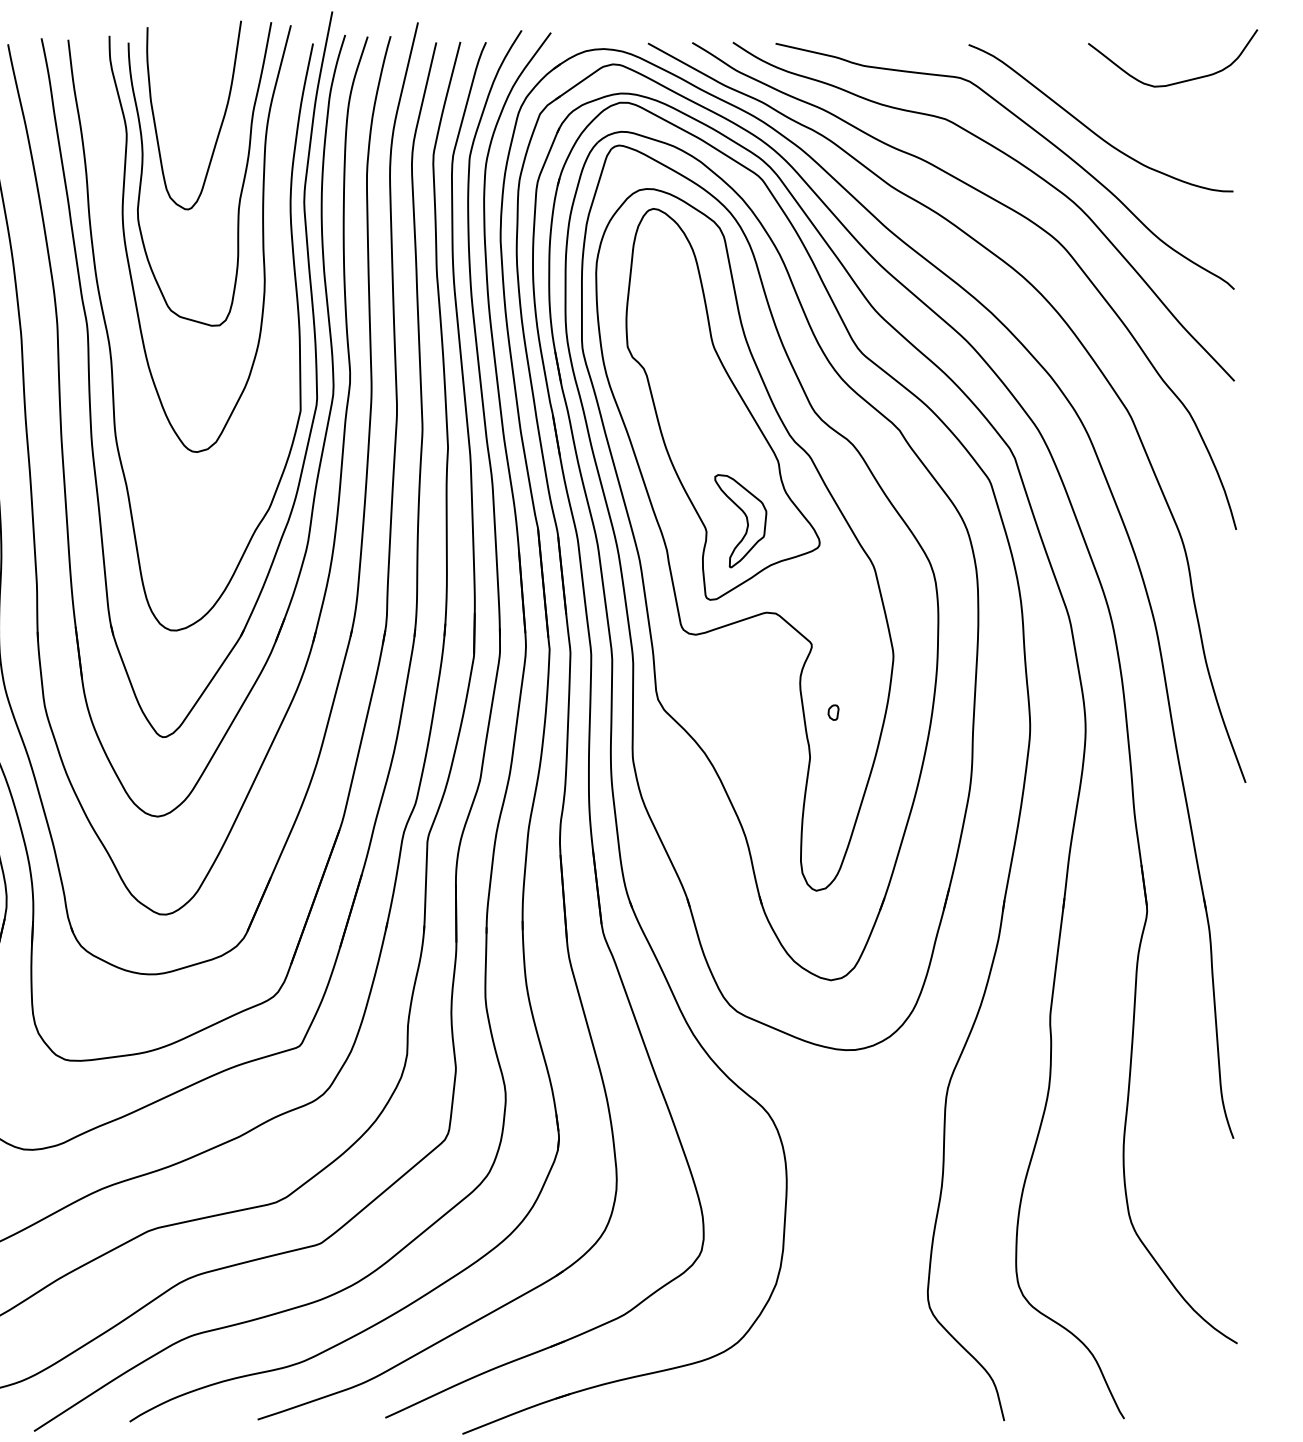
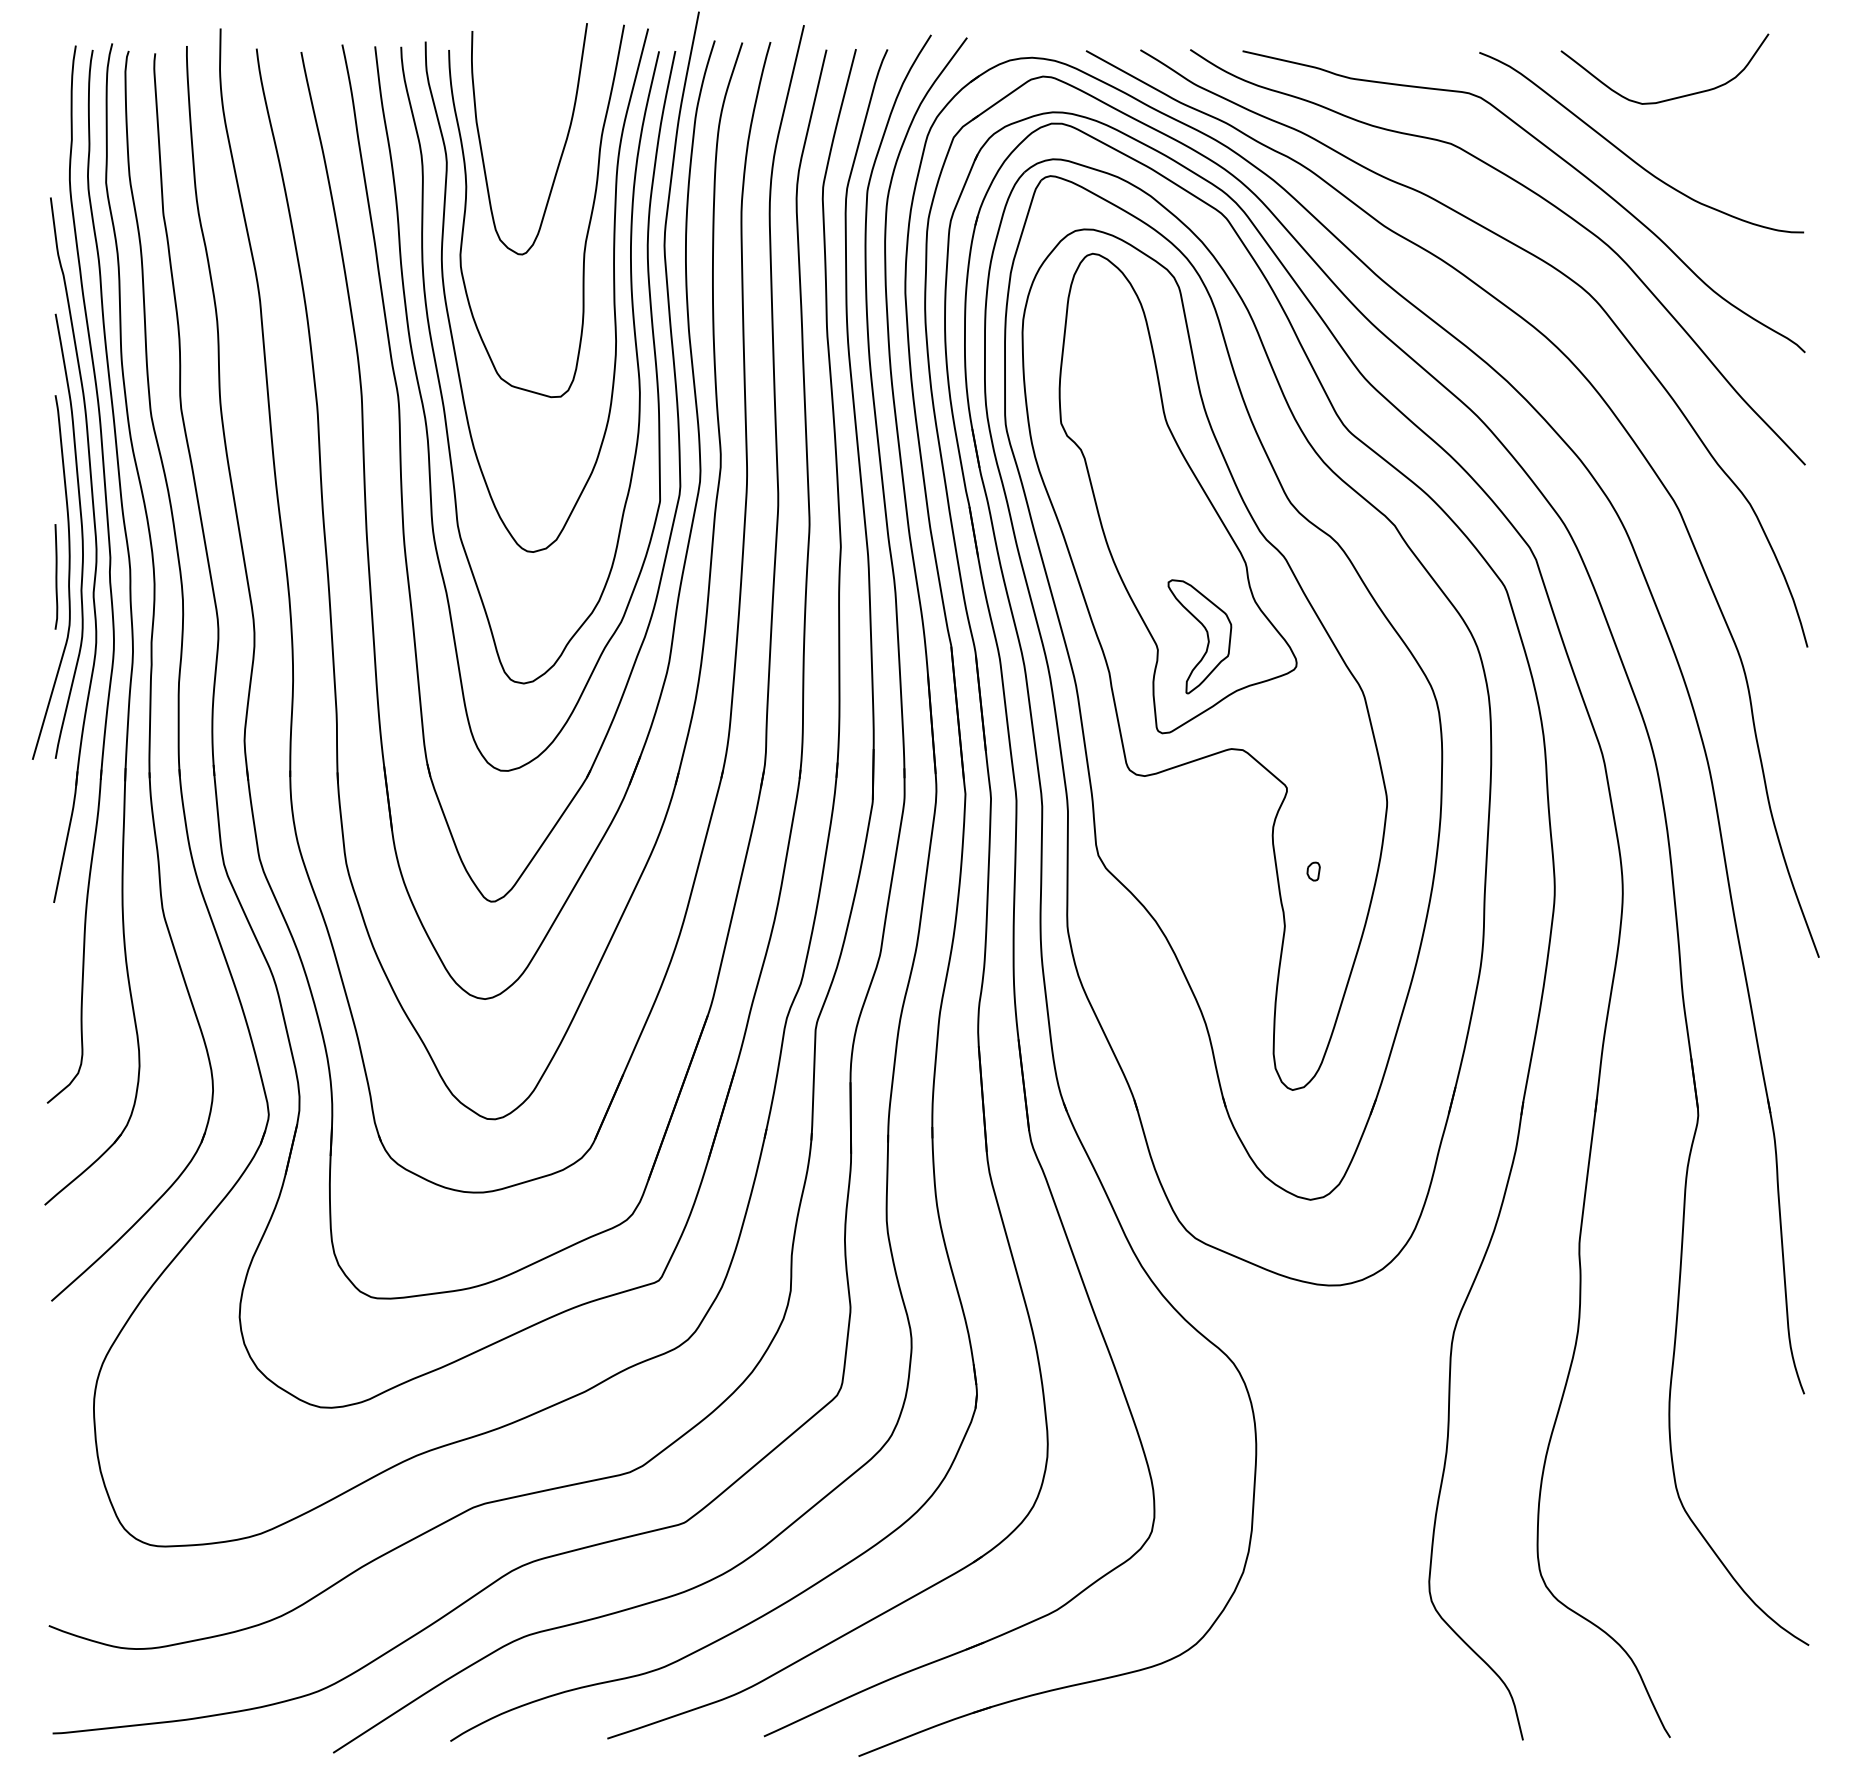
curve: (1179, 81) -> (1673, 97), moved
curve: (121, 313) -> (440, 382), added

